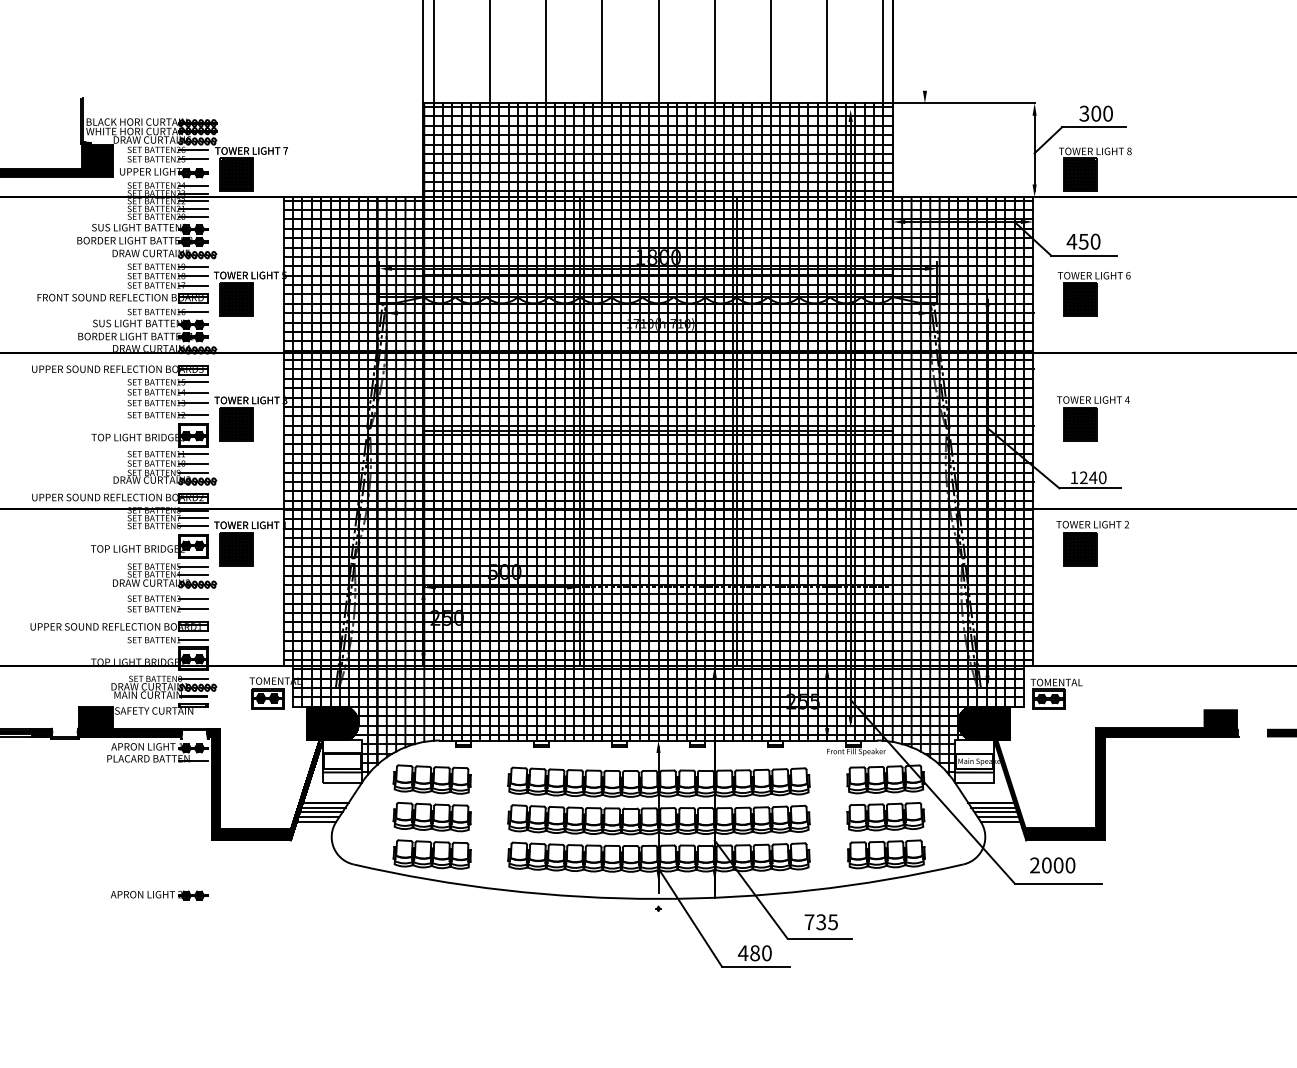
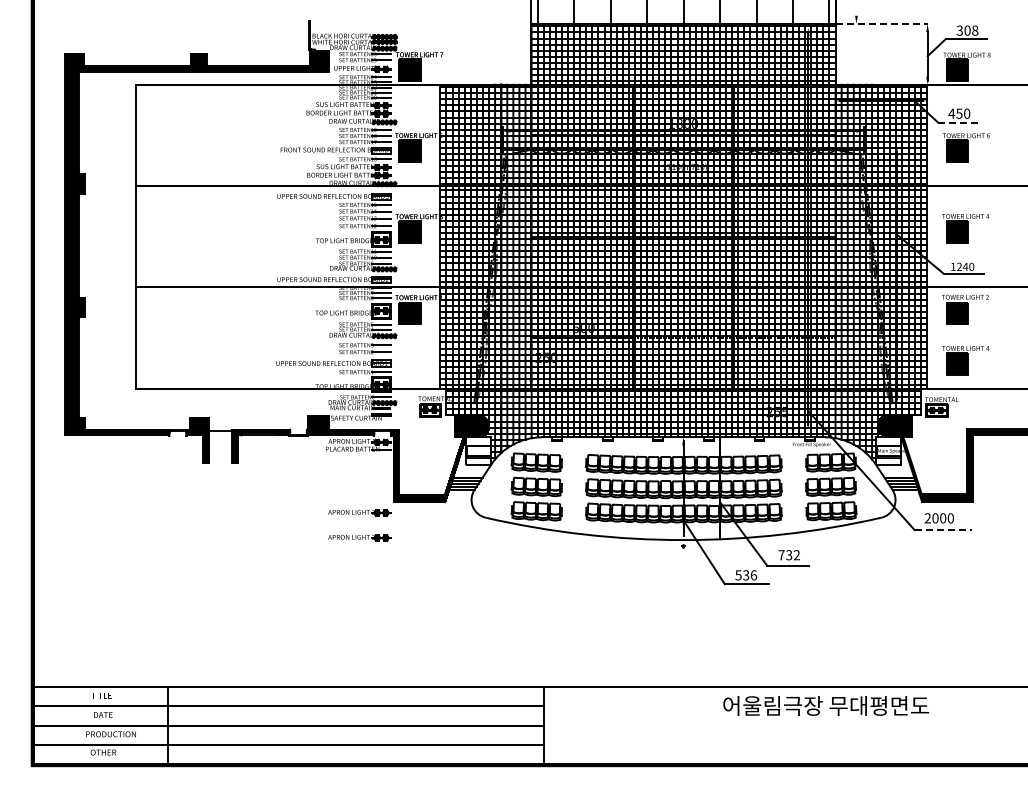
line: (965, 102) -> (882, 23), solid -> dashed
text: (1108, 113) -> (975, 30), 300 -> 308
line: (1085, 255) -> (960, 122), solid -> dashed
part: (1093, 622) -> (965, 360), added
part: (158, 856) -> (359, 512), added
line: (1059, 884) -> (943, 530), solid -> dashed
text: (832, 922) -> (796, 555), 735 -> 732
text: (755, 953) -> (746, 575), 480 -> 536

